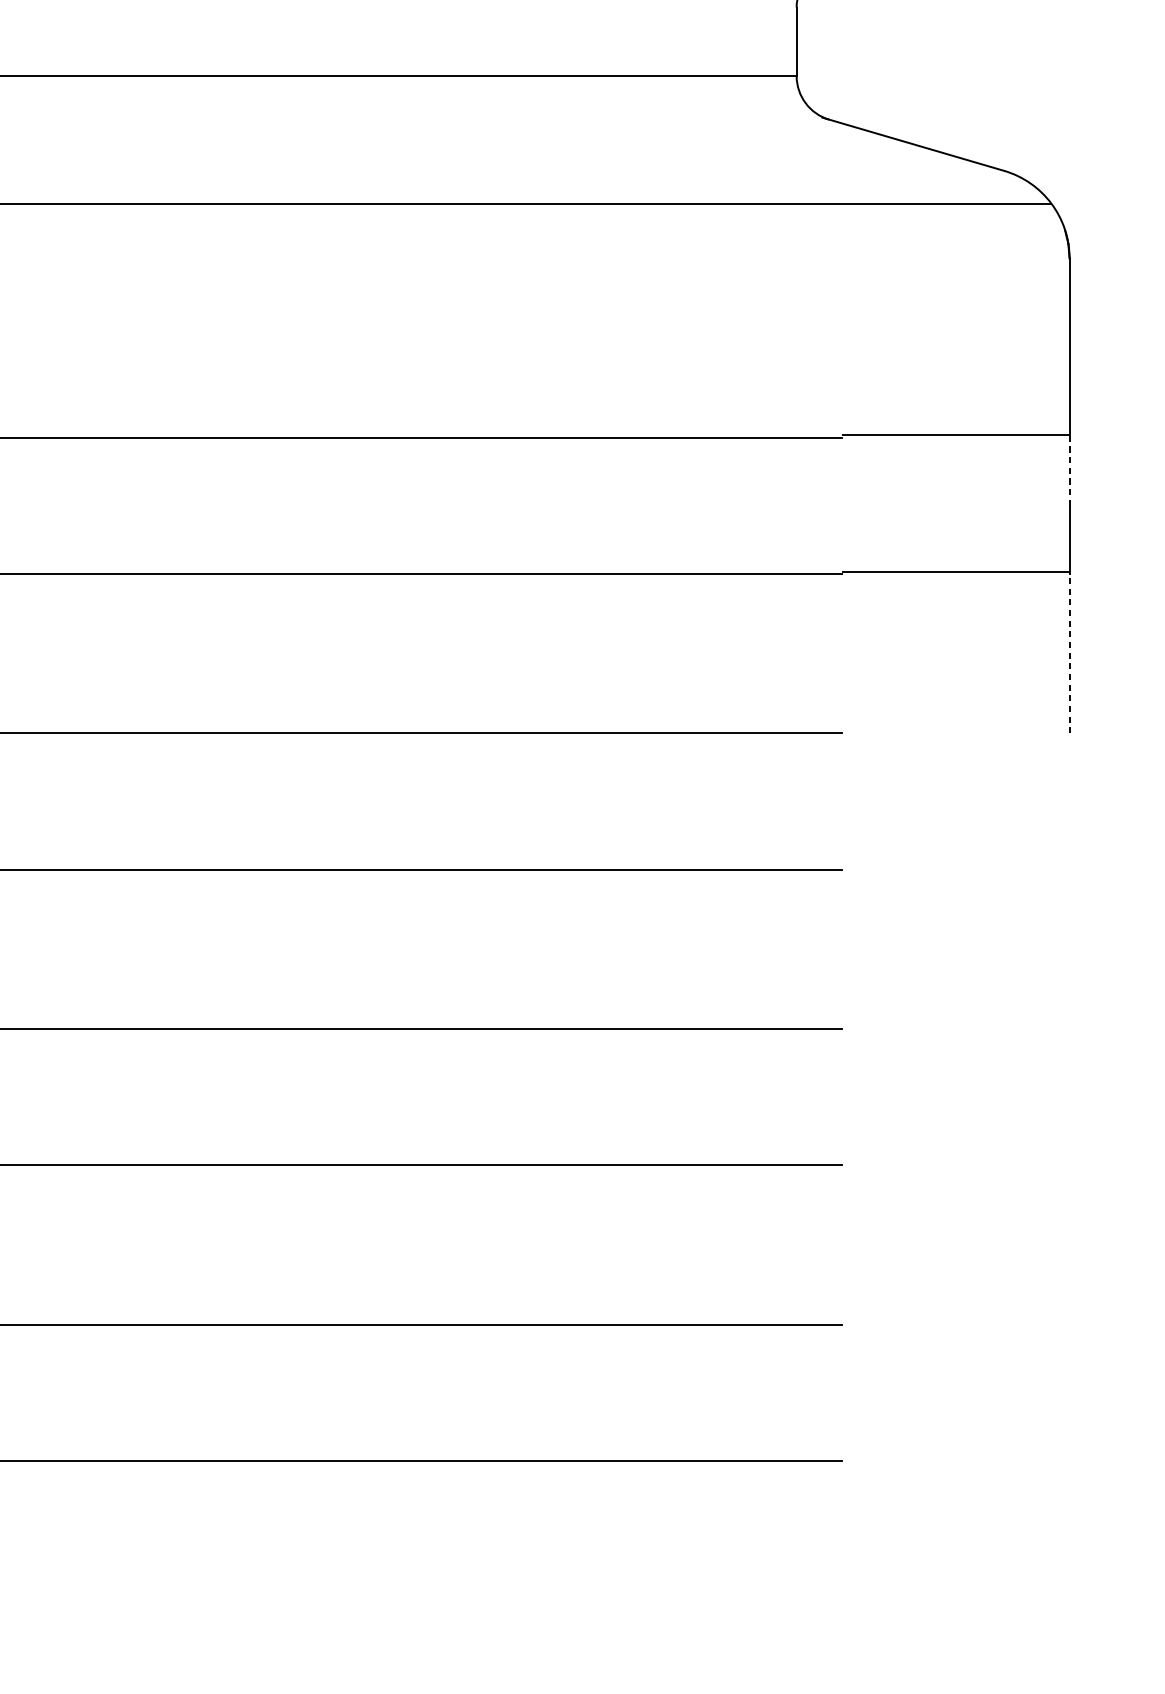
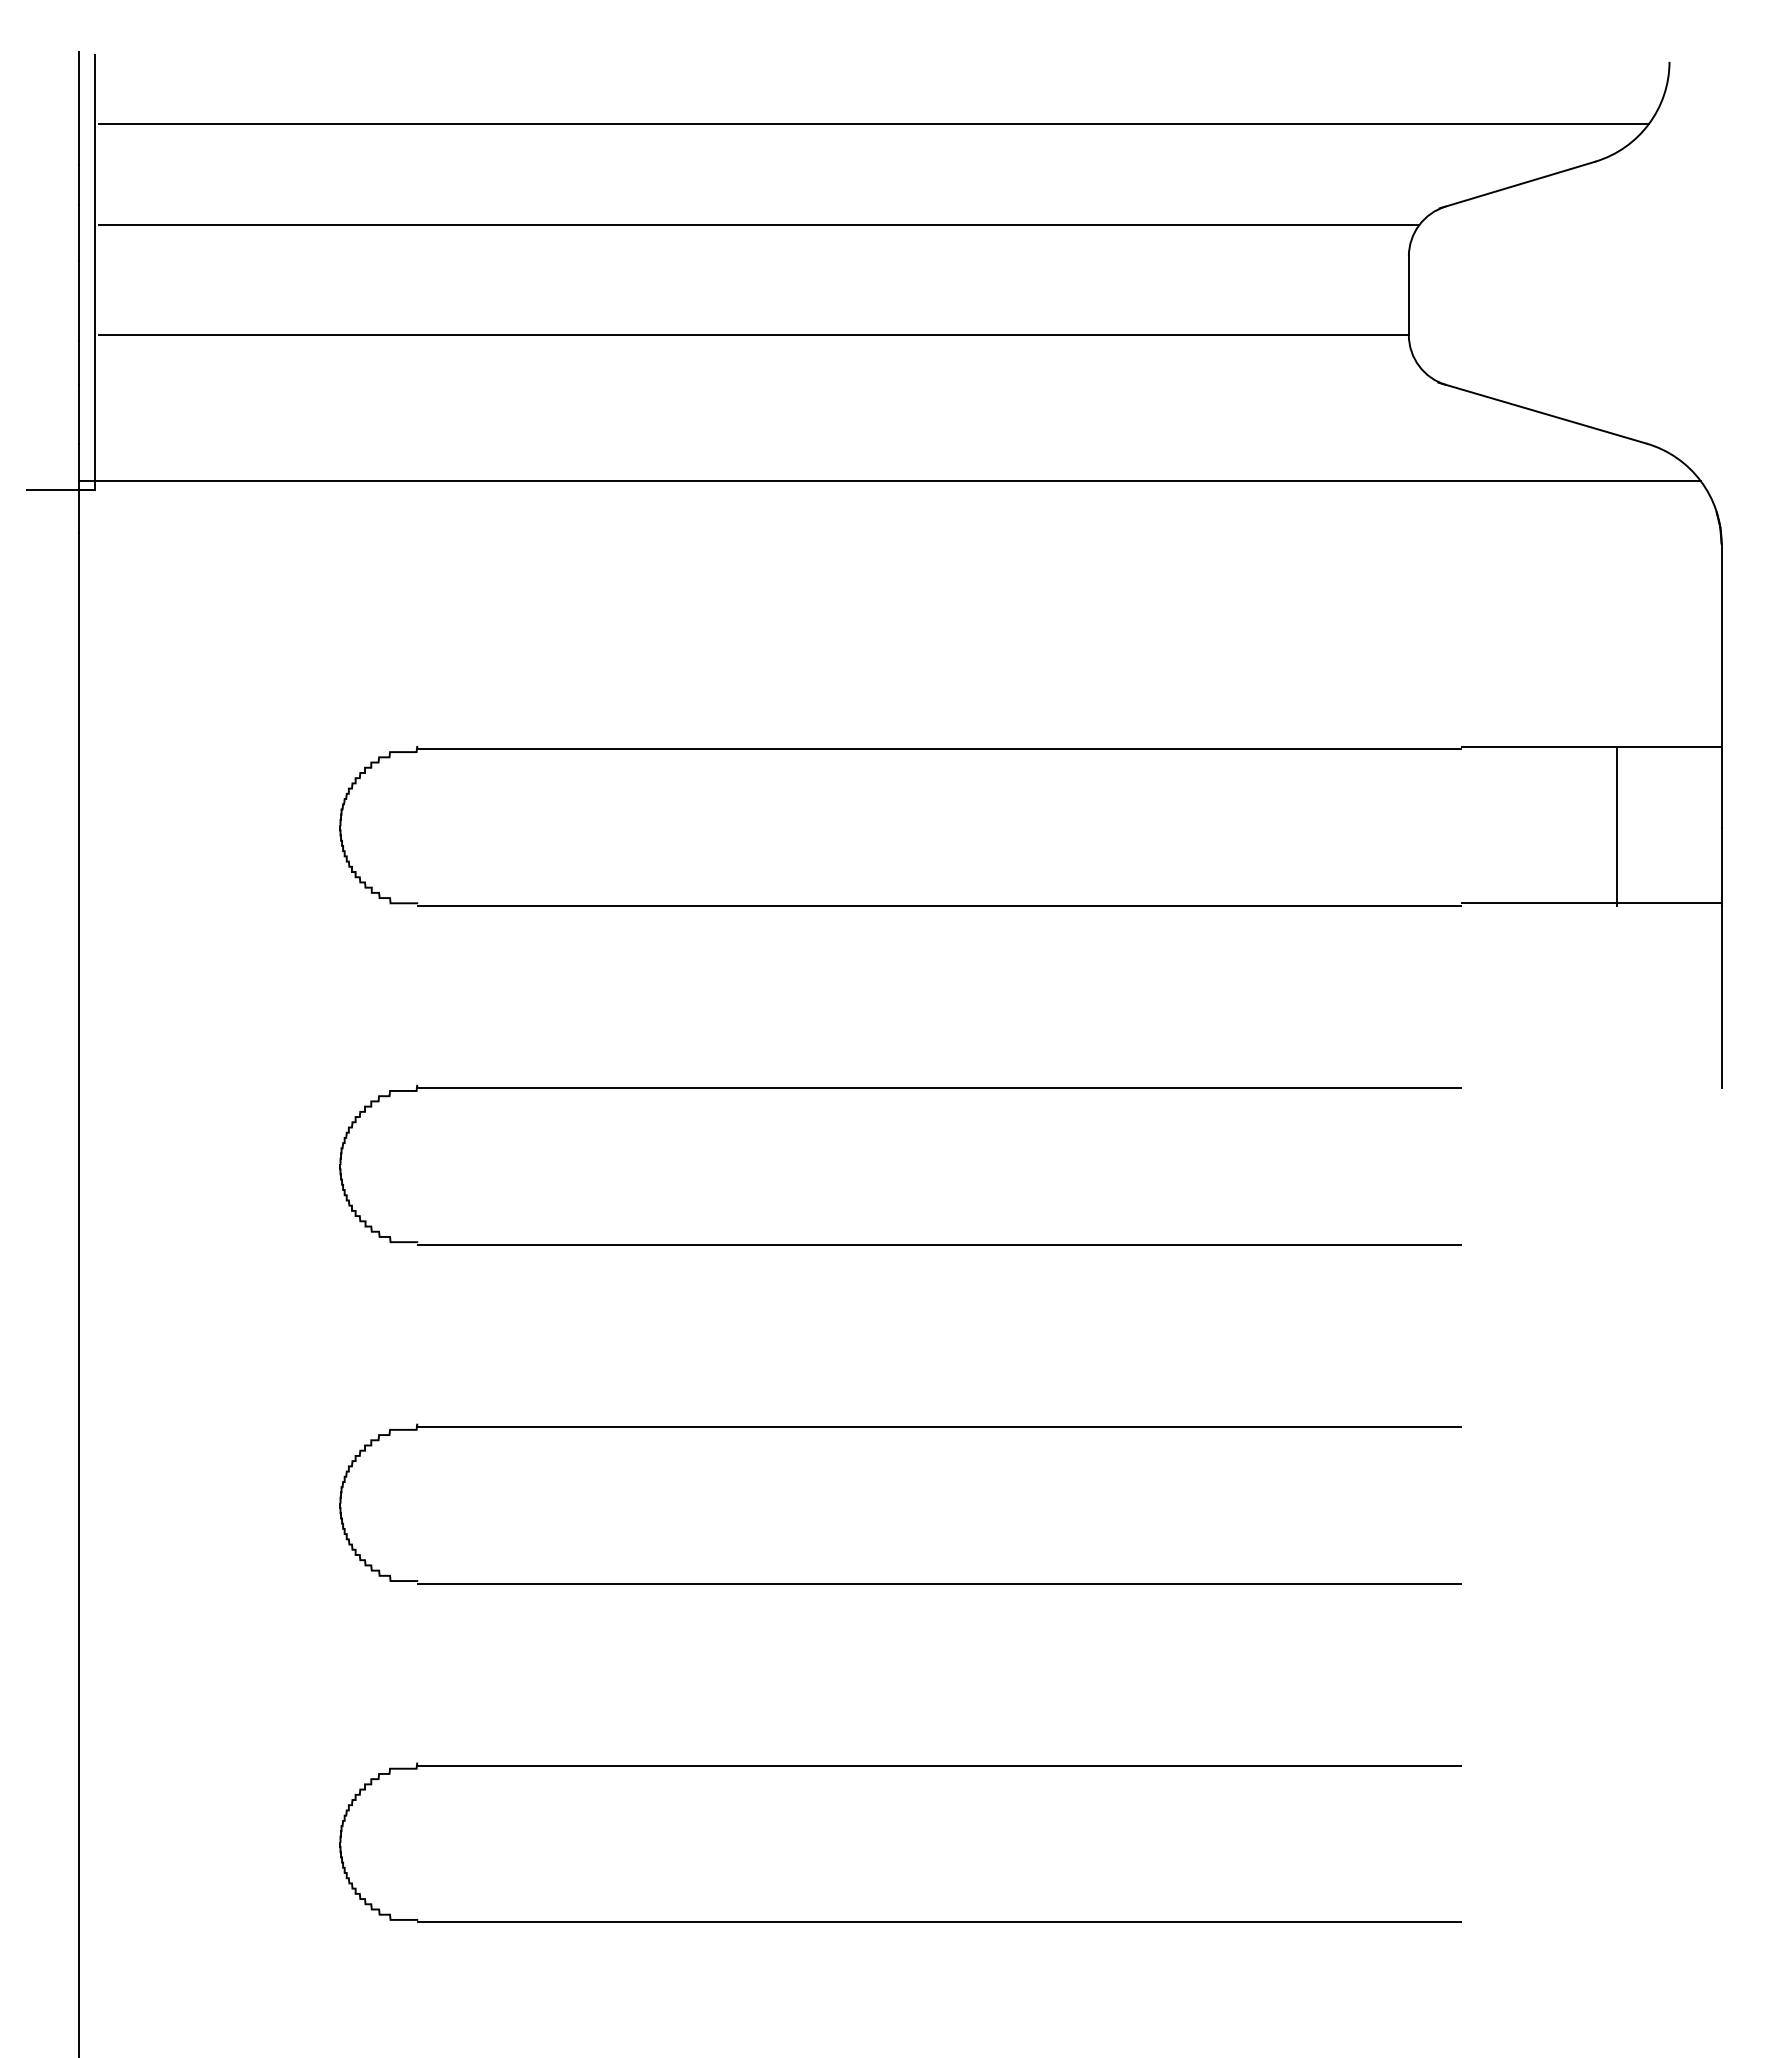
line: (1069, 471) -> (1721, 788), dashed -> solid
line: (978, 505) -> (1617, 827), added
line: (1069, 653) -> (1721, 996), dashed -> solid

